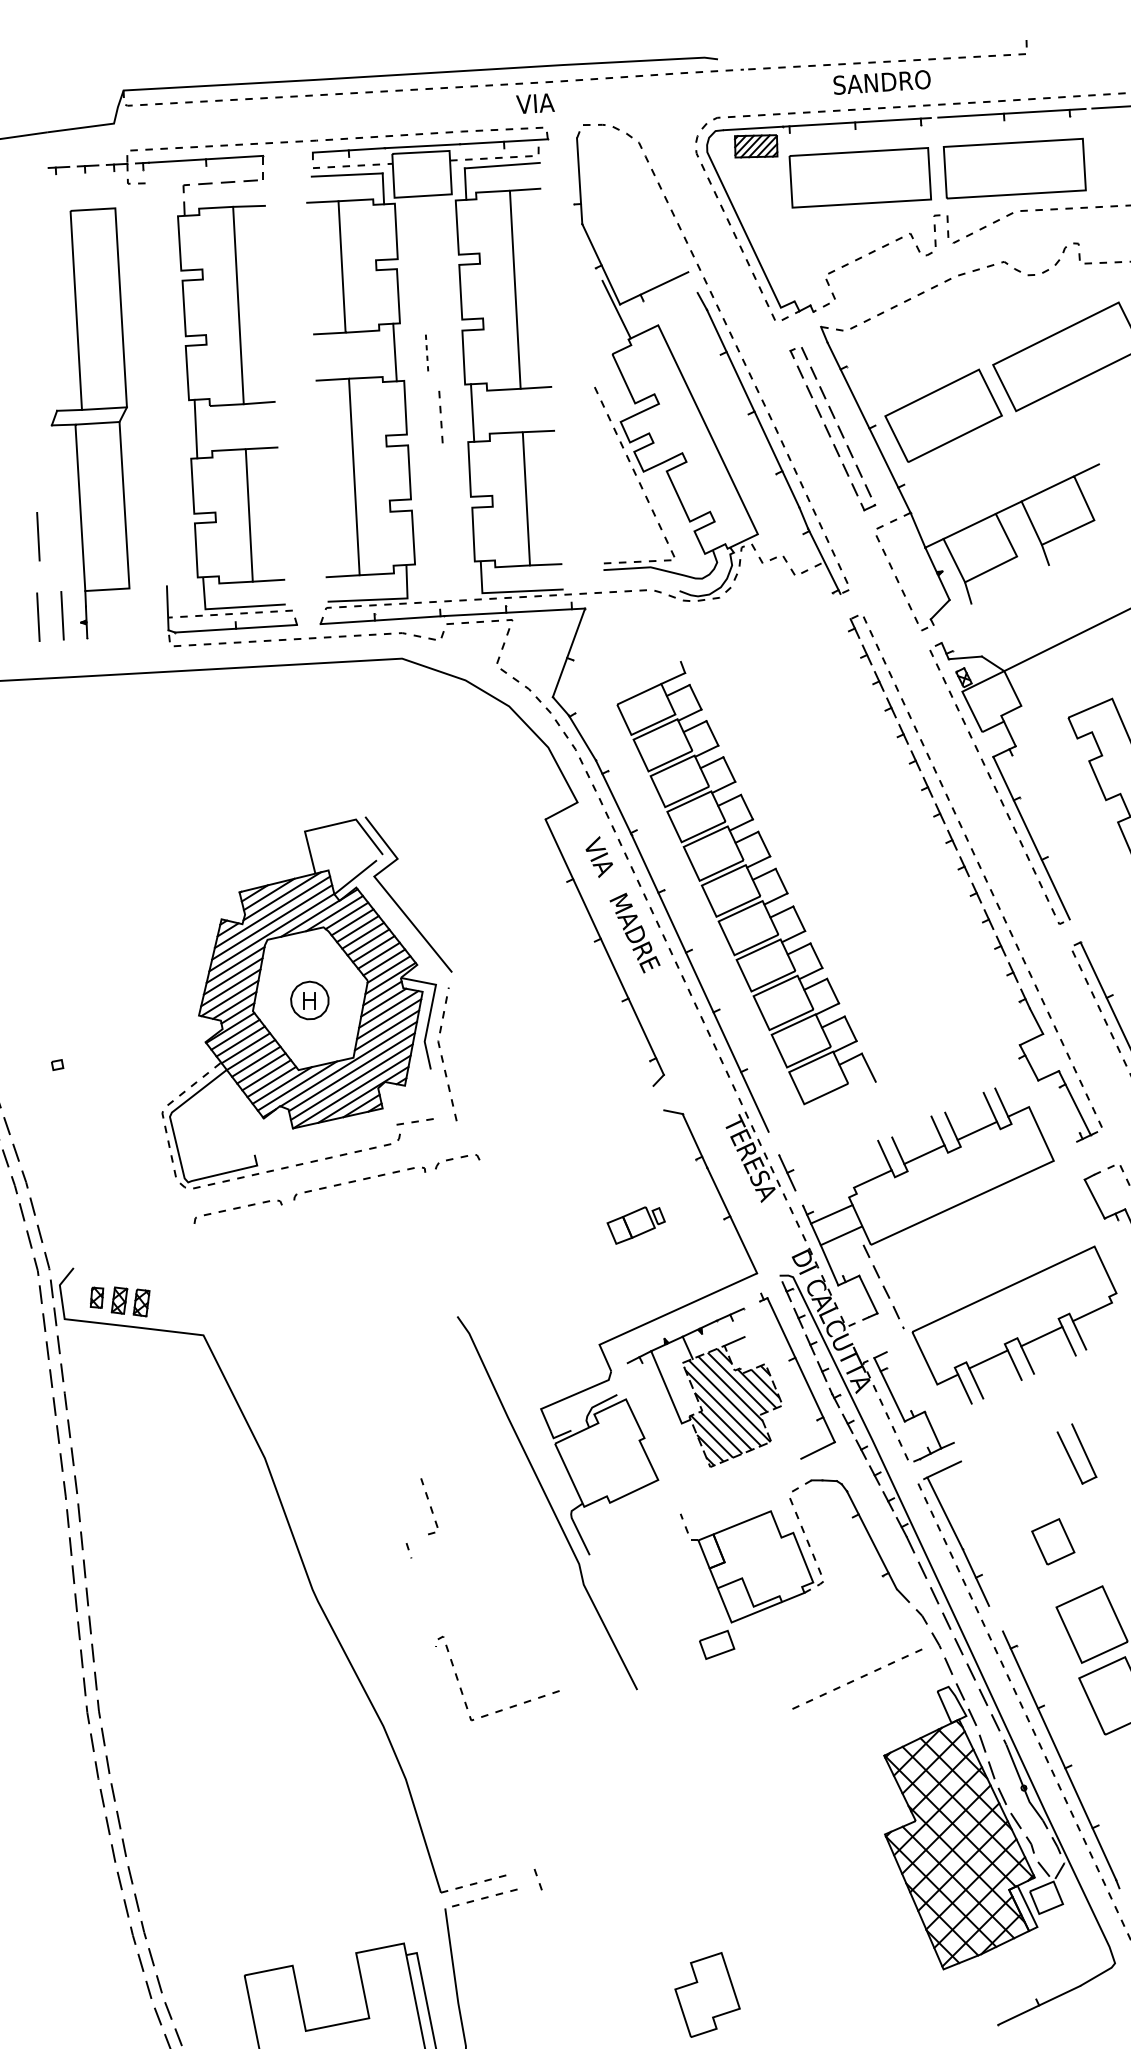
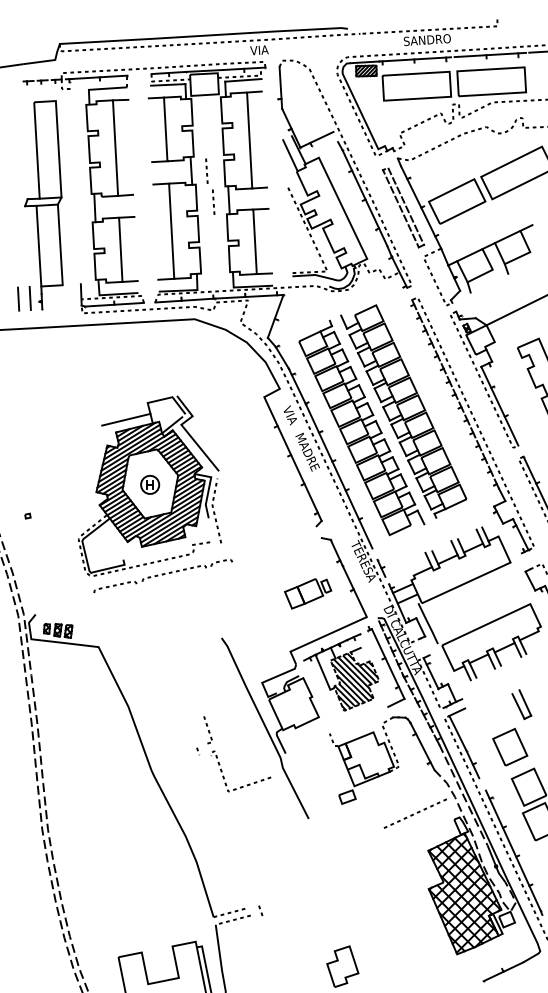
line: (207, 184) -> (100, 89), dashed -> solid
line: (599, 320) -> (290, 155), added
part: (426, 351) -> (206, 170), size x1.43
line: (38, 535) -> (18, 259), removed
part: (832, 849) -> (403, 411), added
line: (261, 865) -> (126, 419), added
part: (636, 1224) -> (308, 593), size x1.67
line: (884, 1288) -> (428, 624), dashed -> solid
part: (1053, 1540) -> (510, 746), size x1.67
part: (508, 1705) -> (246, 784), moved

